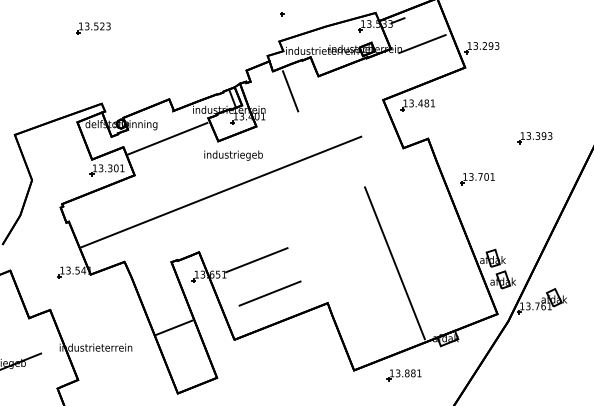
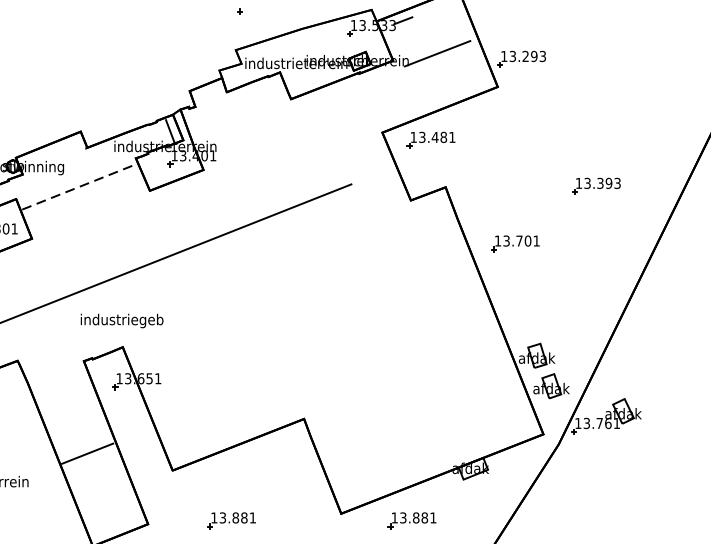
line: (290, 91) -> (251, 120), removed
line: (167, 138) -> (78, 186), solid -> dashed
text: (233, 155) -> (121, 320), moved
line: (256, 260) -> (203, 358), removed
line: (394, 263) -> (398, 363), removed
line: (269, 293) -> (222, 405), removed
part: (275, 375) -> (230, 520), added

